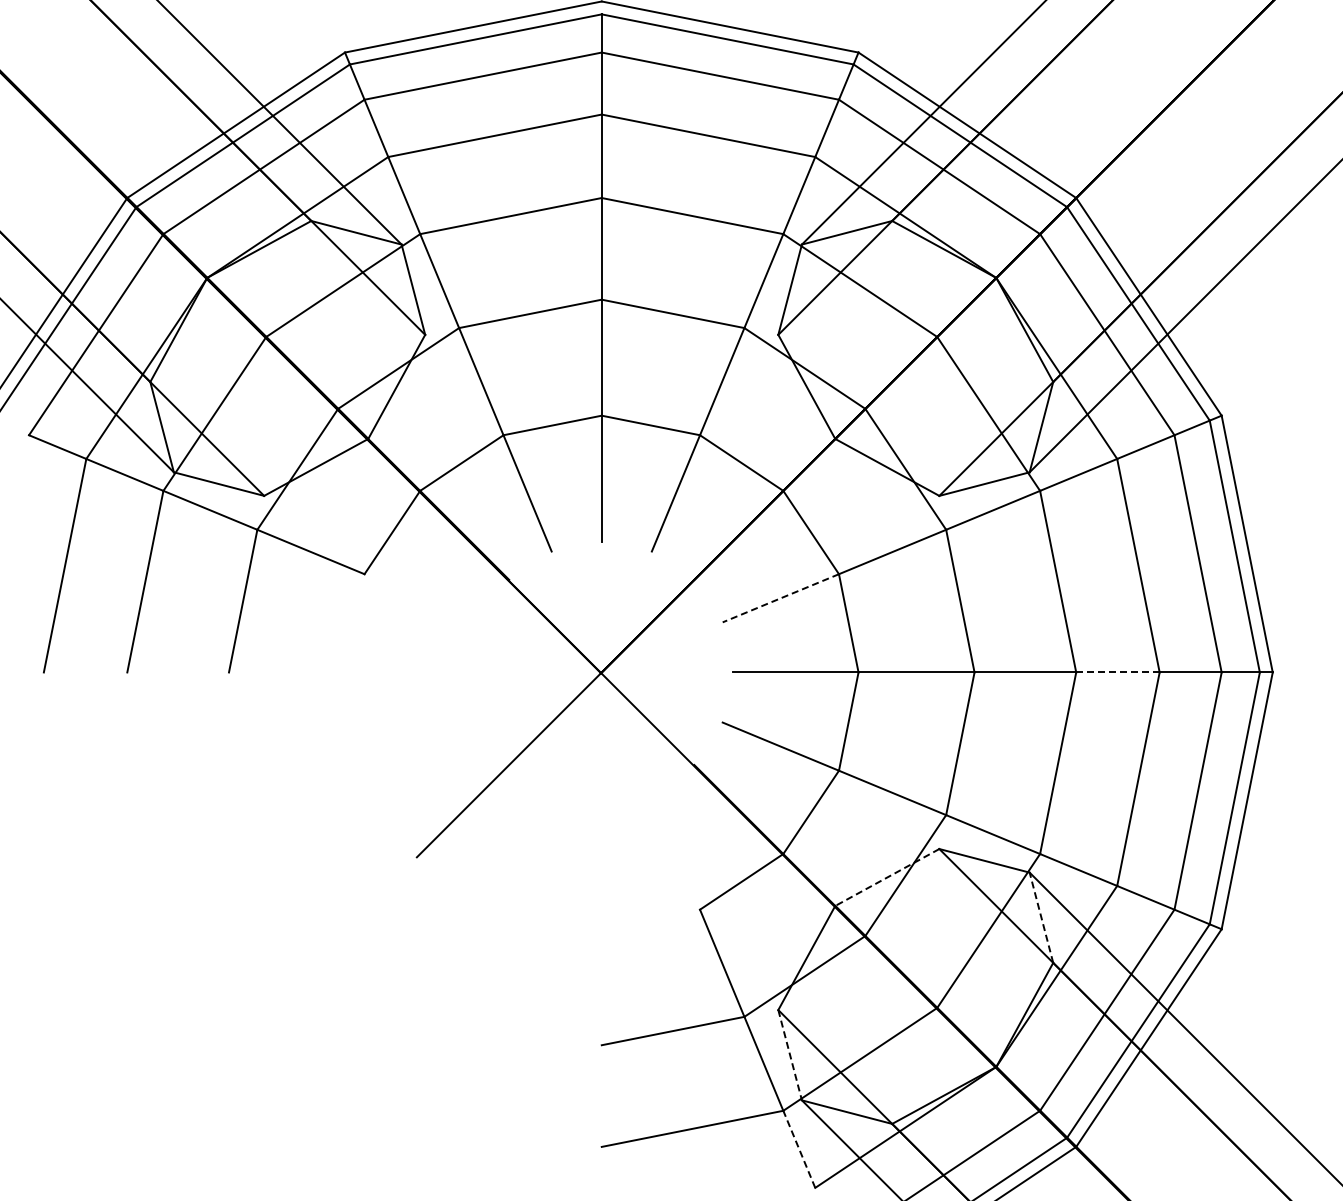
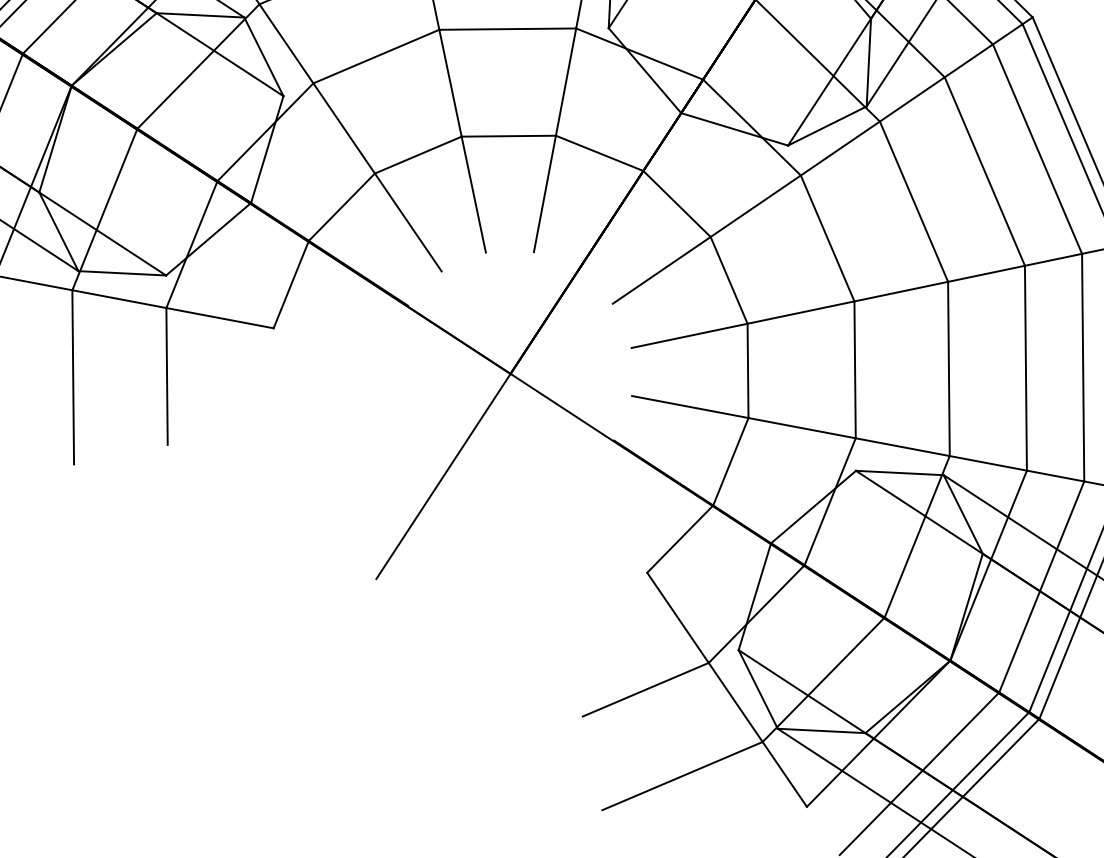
line: (780, 598) -> (661, 270), dashed -> solid
line: (1117, 672) -> (986, 273), dashed -> solid
line: (886, 877) -> (812, 507), dashed -> solid
line: (1041, 917) -> (963, 514), dashed -> solid
line: (790, 1055) -> (758, 689), dashed -> solid
line: (799, 1149) -> (785, 774), dashed -> solid

